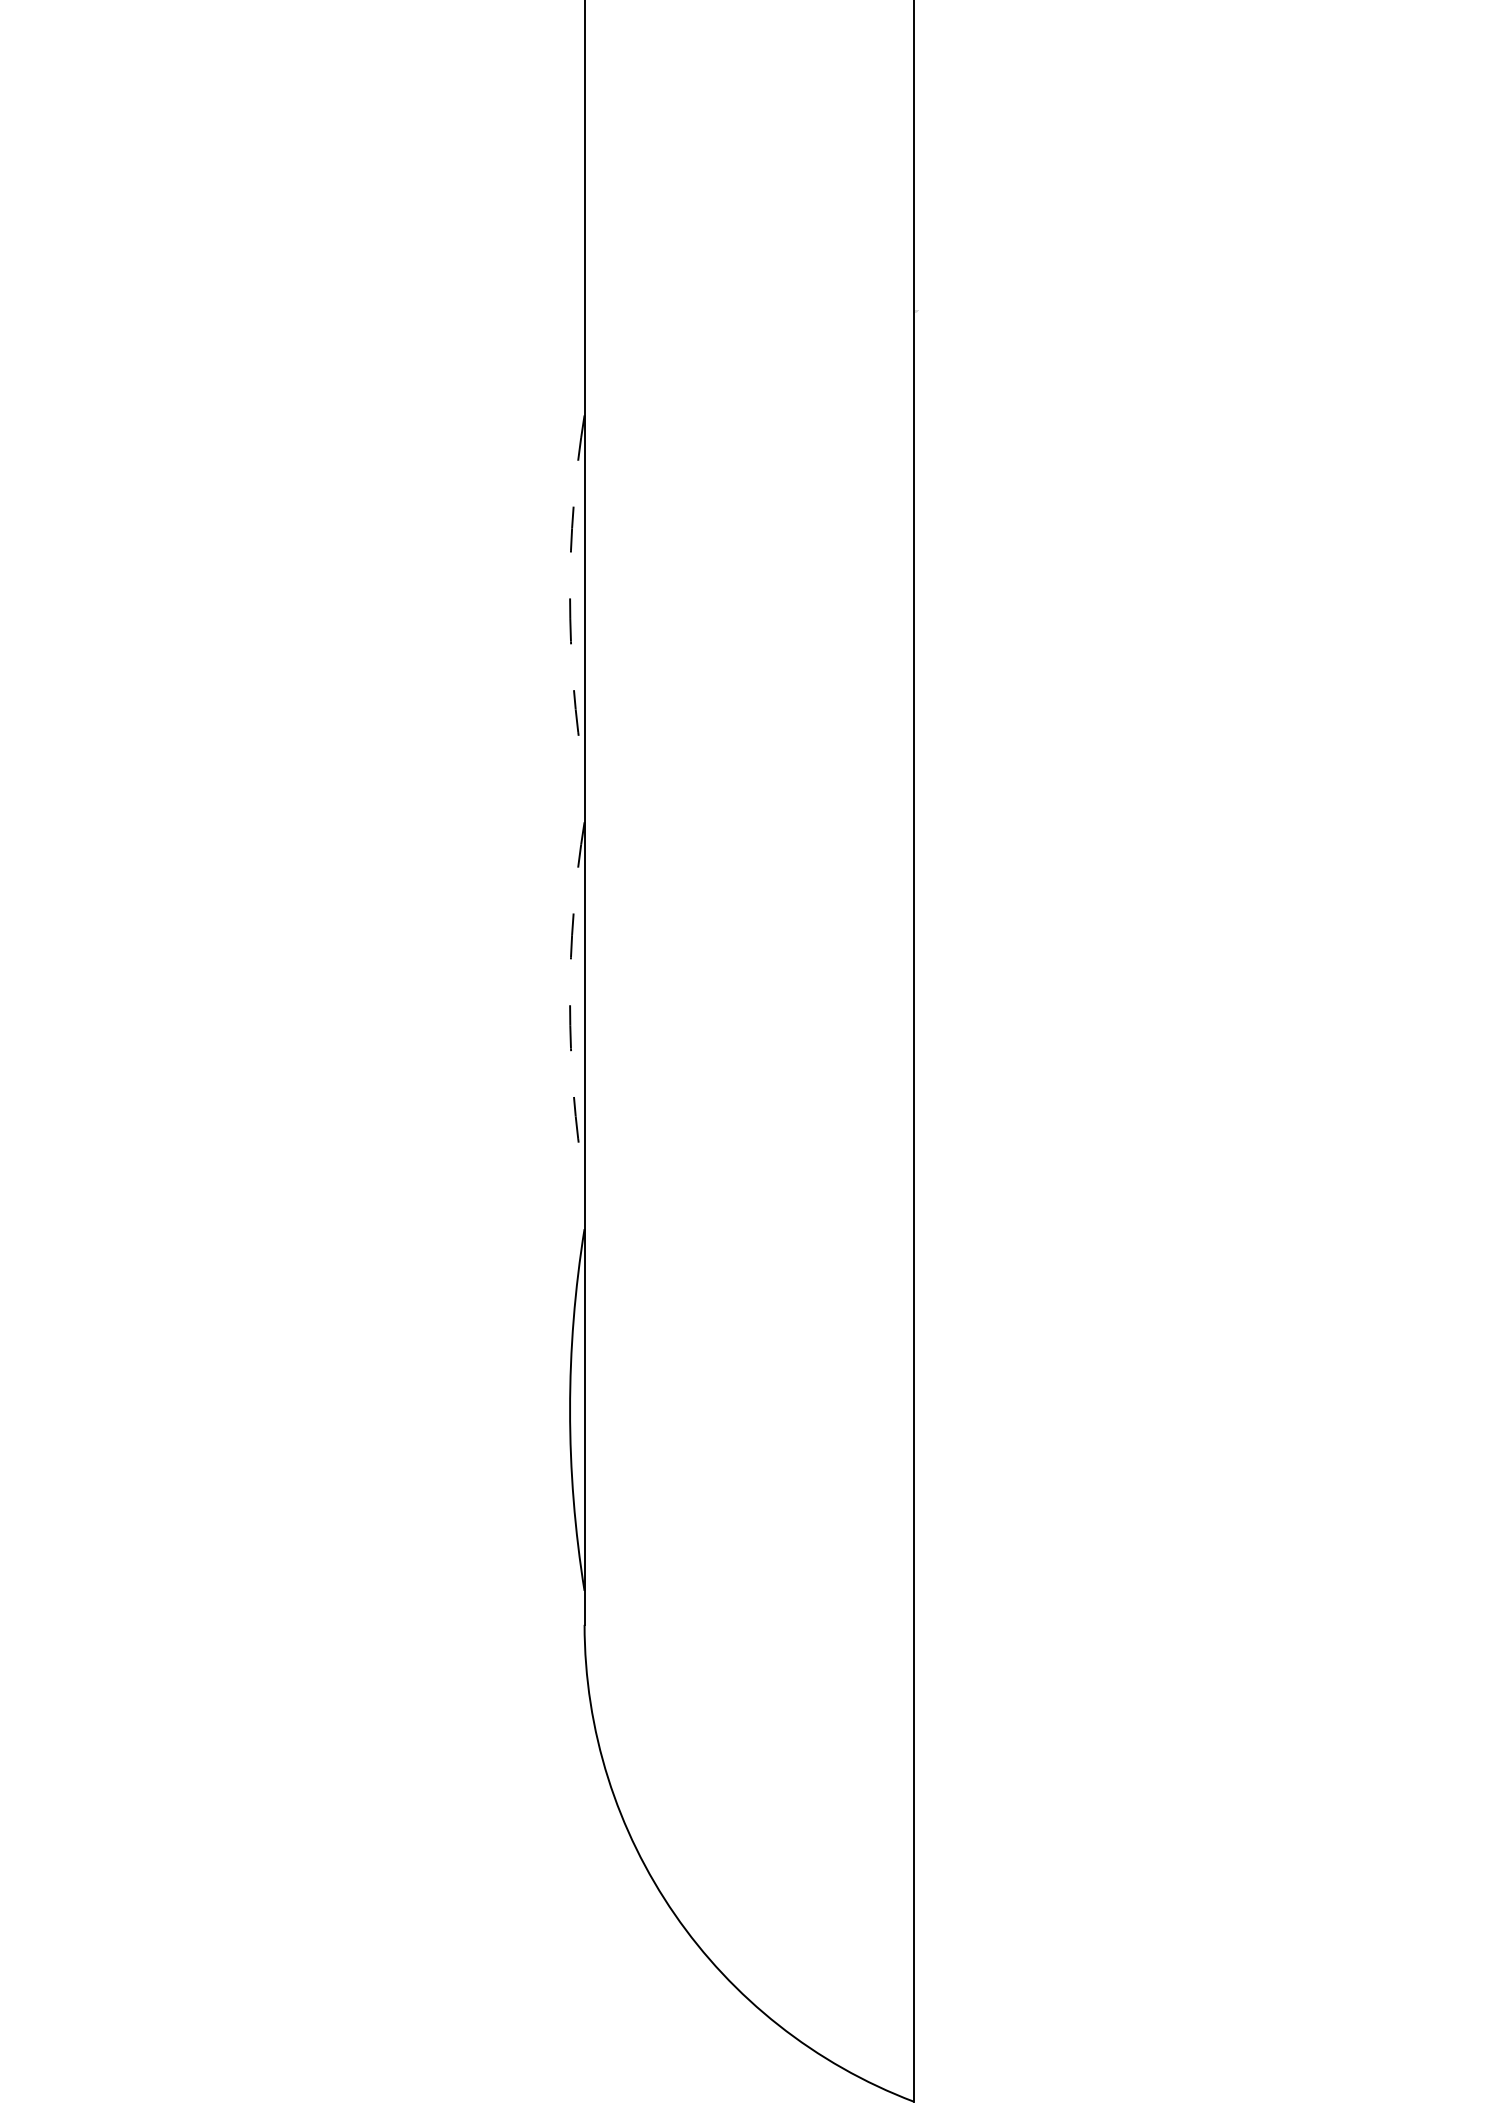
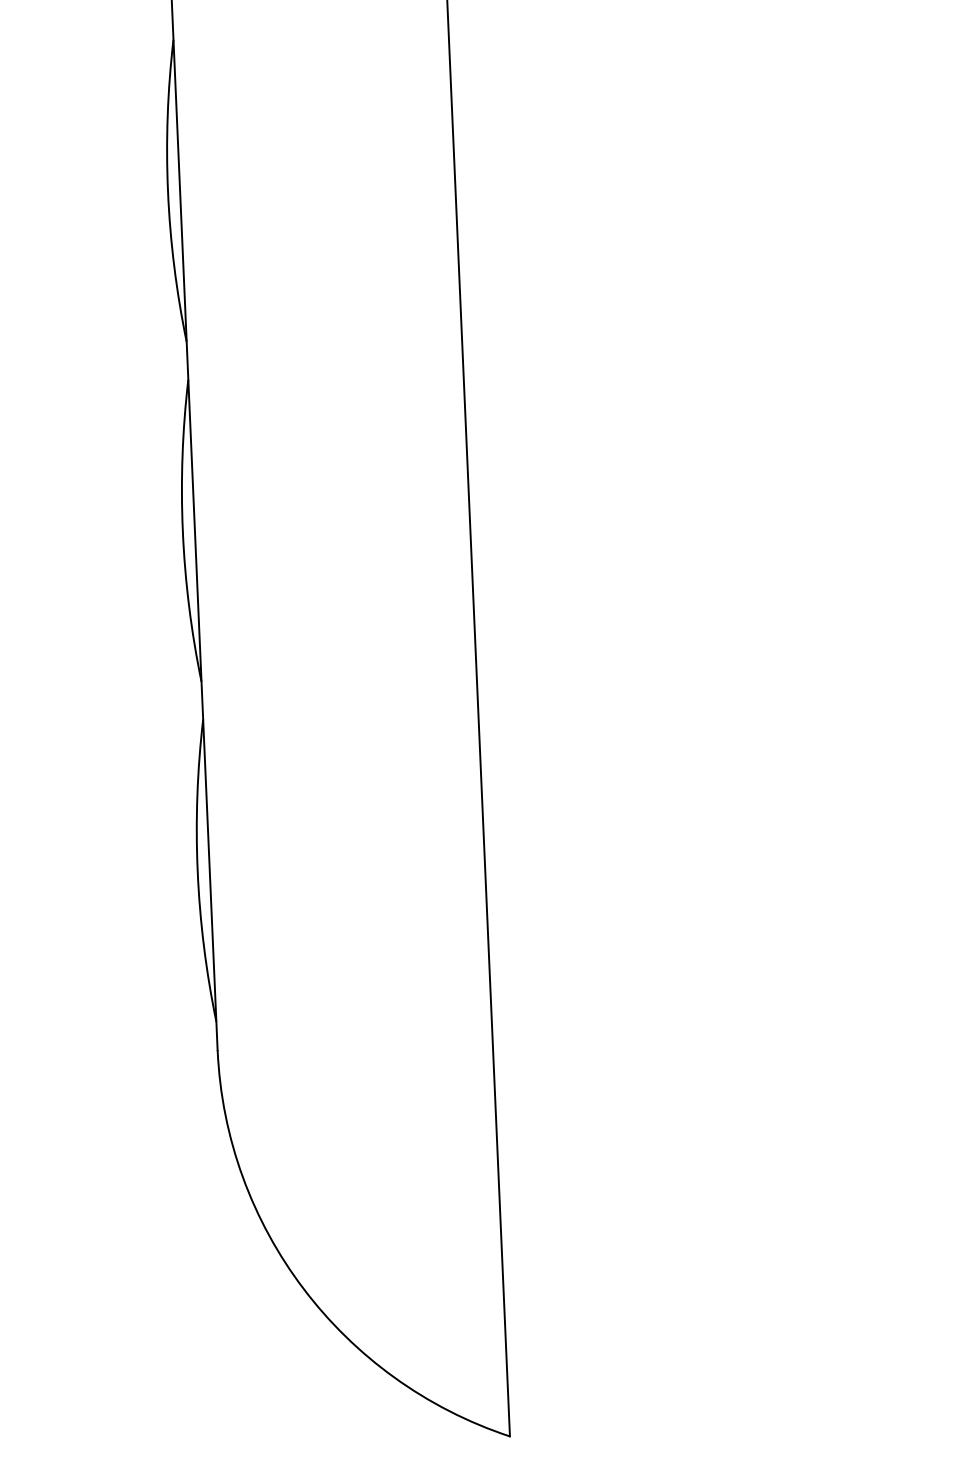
arc: (570, 596) -> (168, 191), dashed -> solid
arc: (570, 1003) -> (183, 531), dashed -> solid

